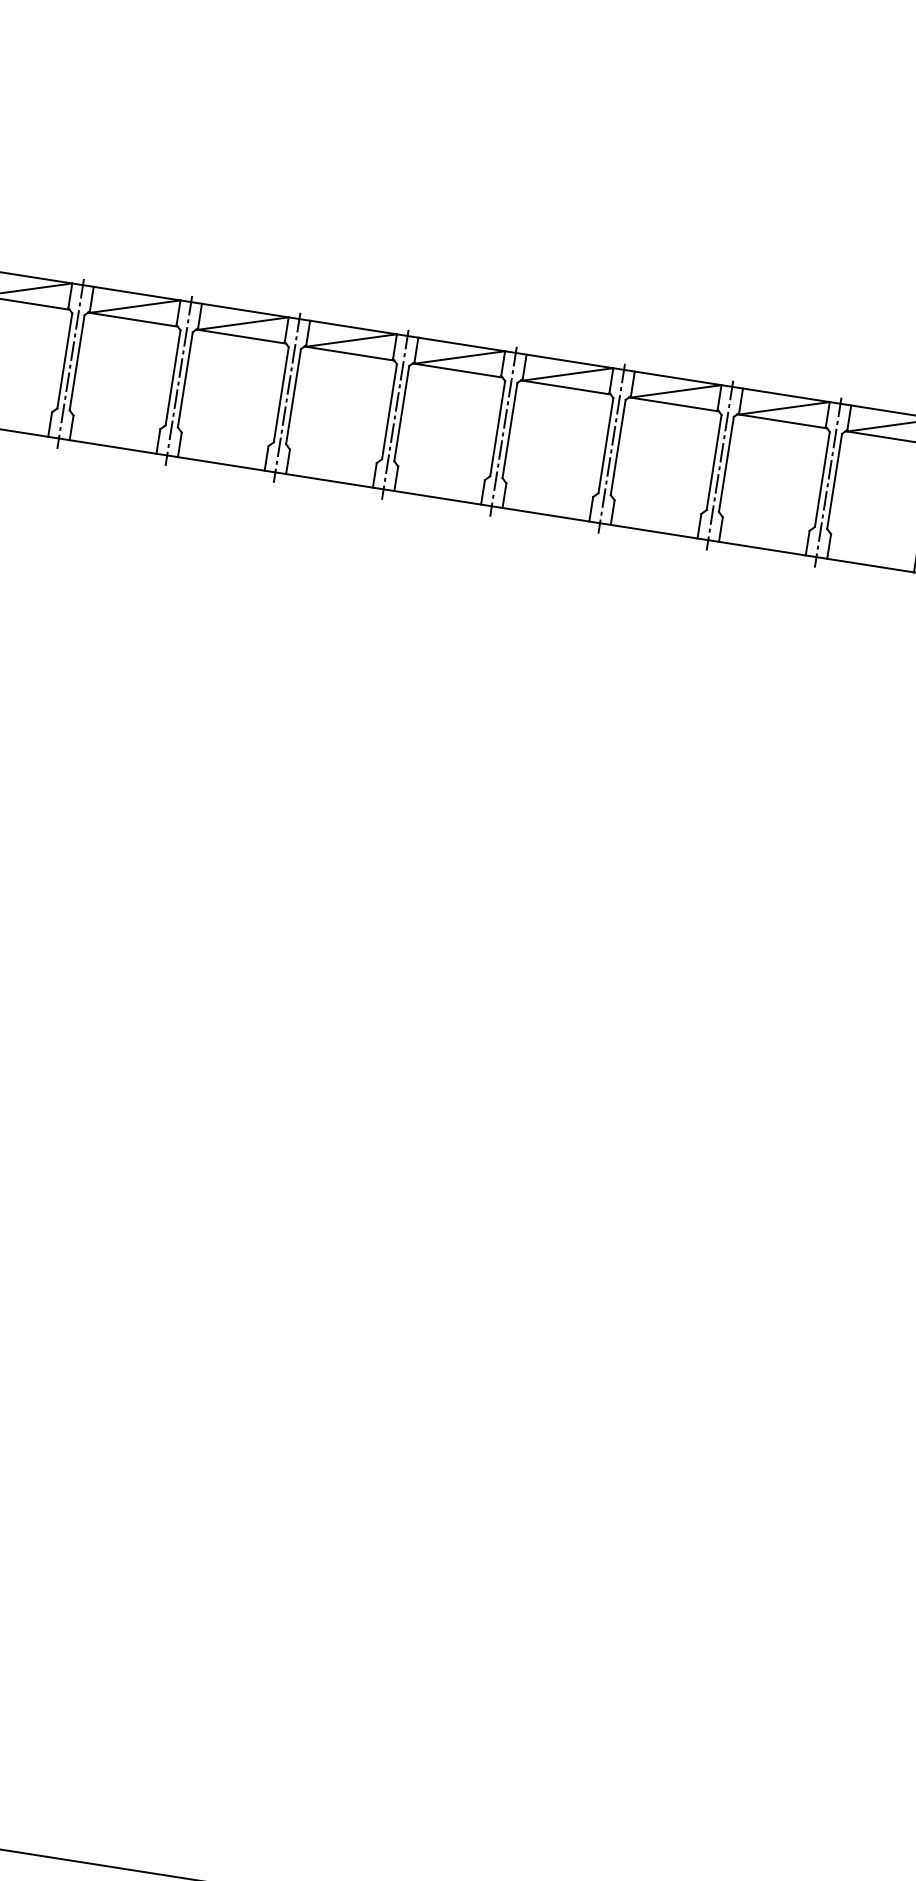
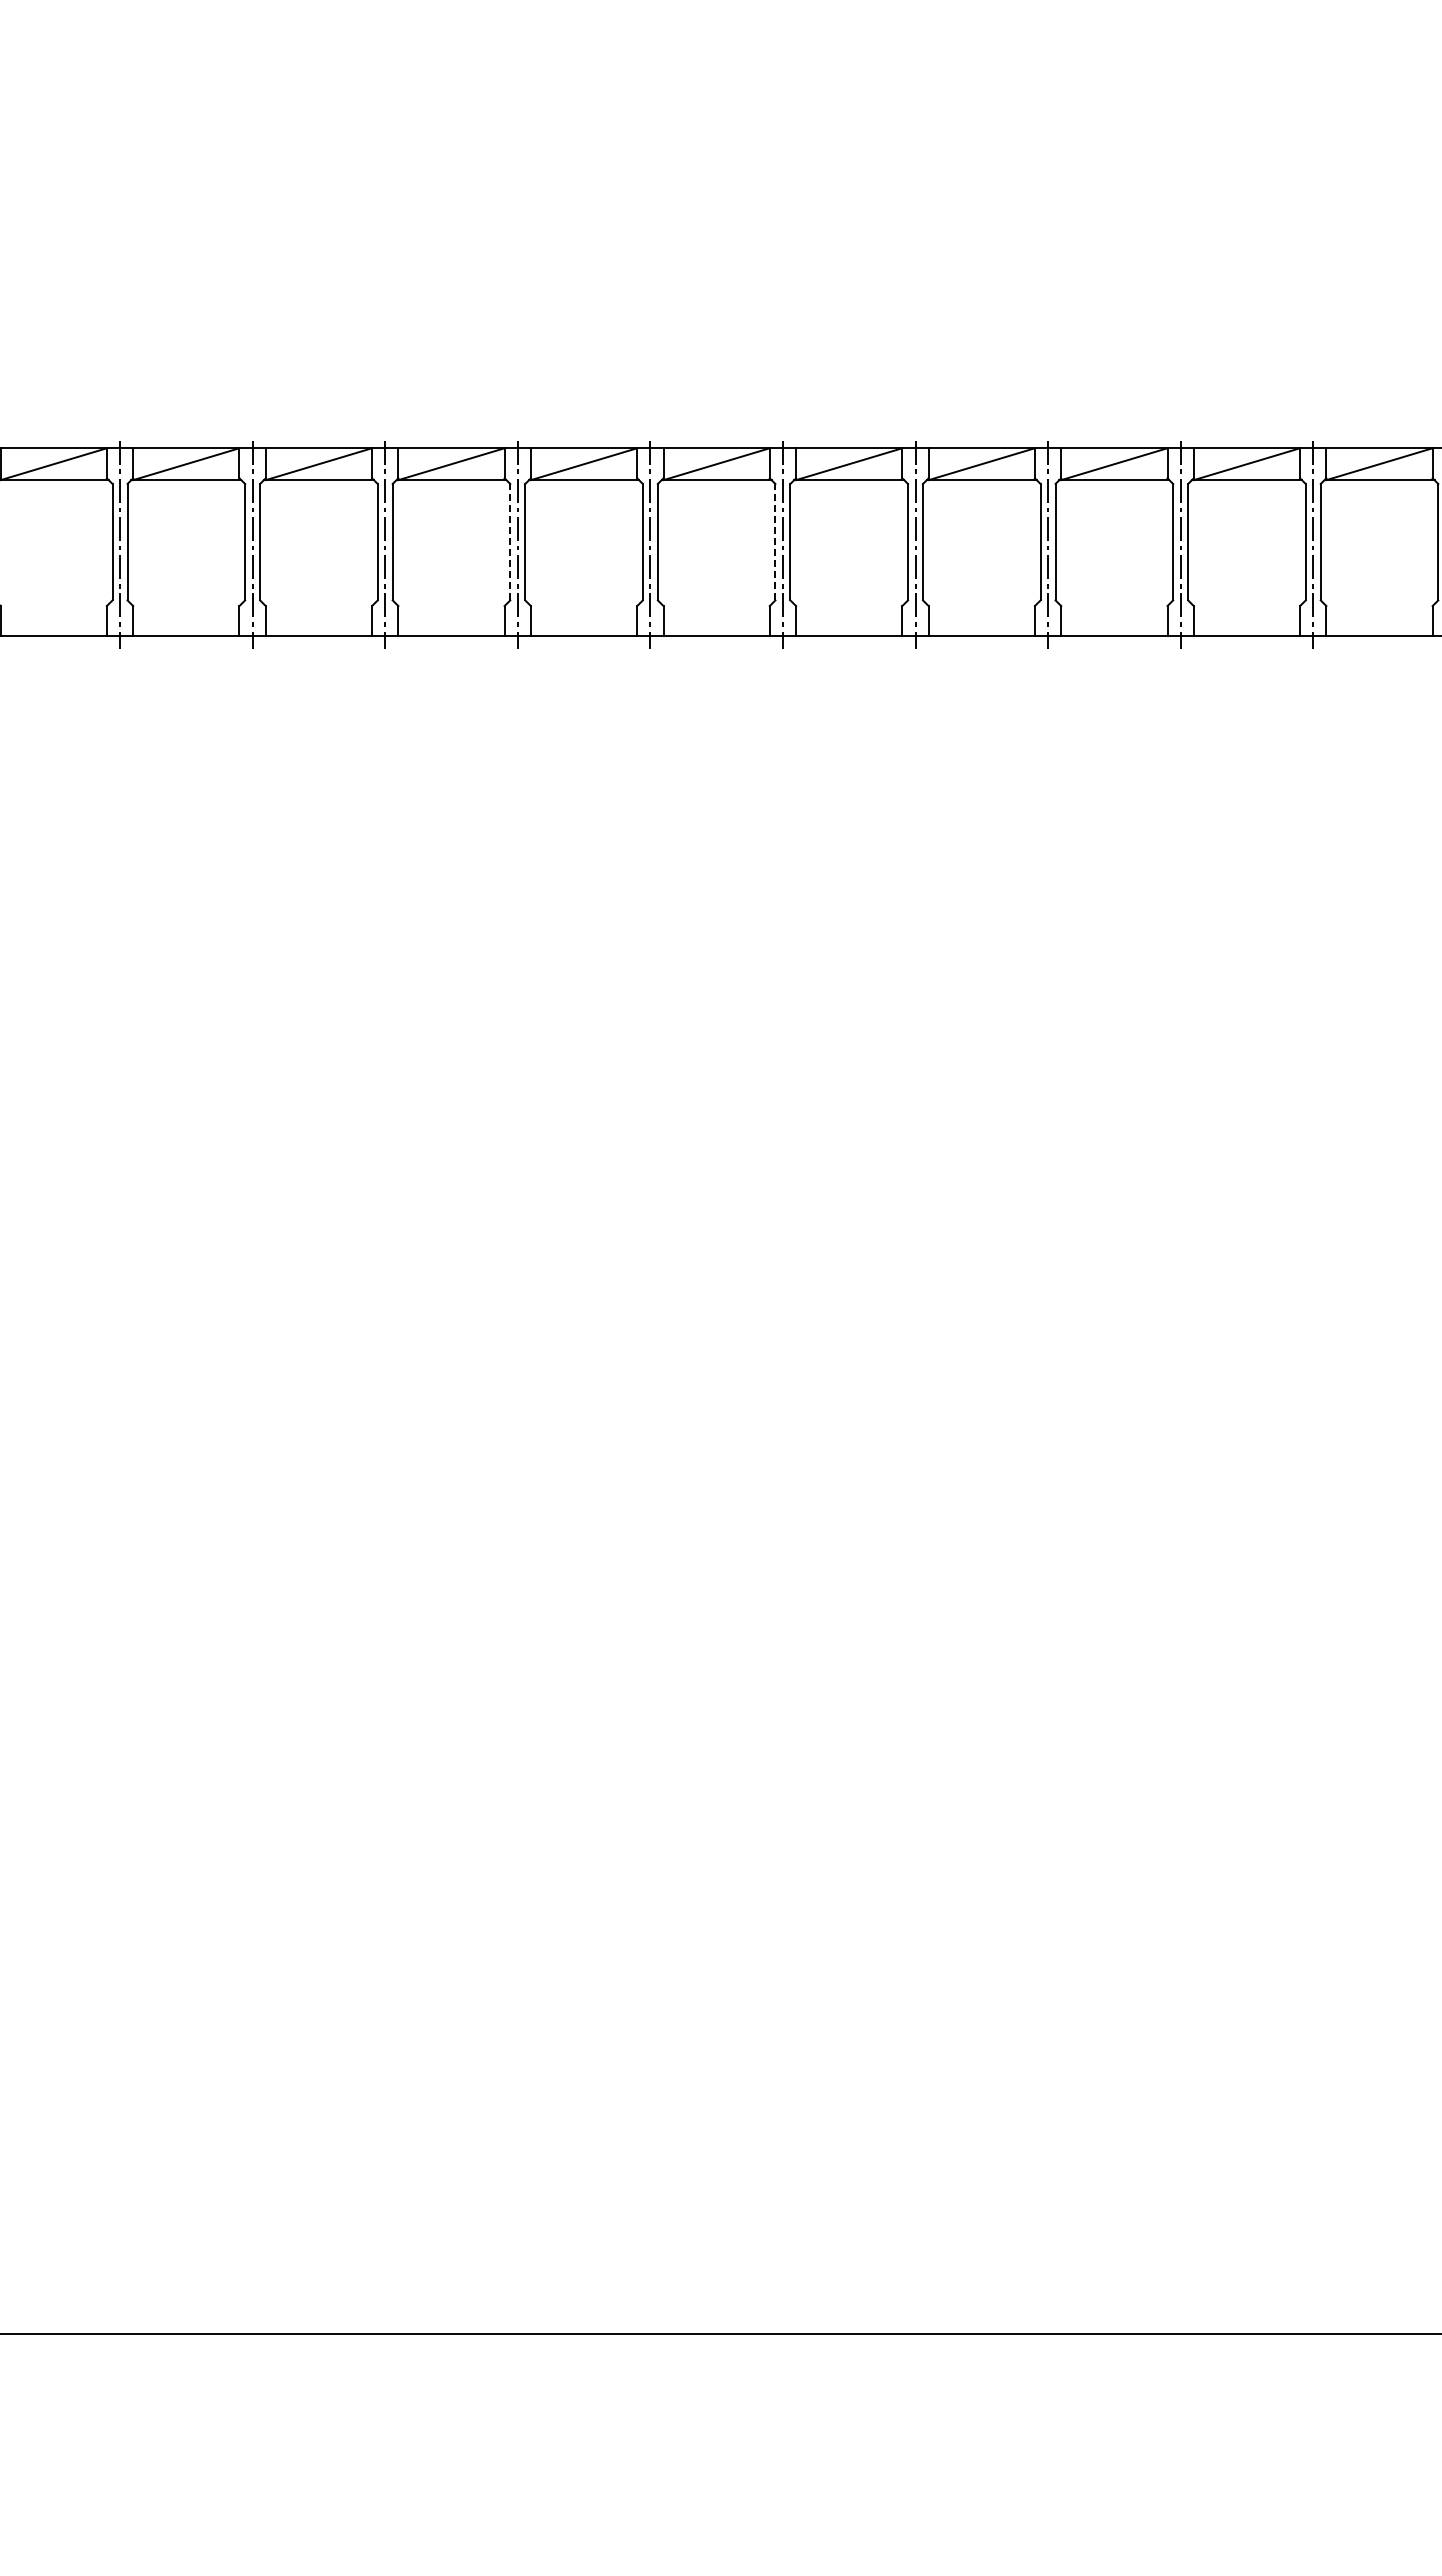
line: (281, 394) -> (510, 541), solid -> dashed
line: (497, 428) -> (775, 541), solid -> dashed

